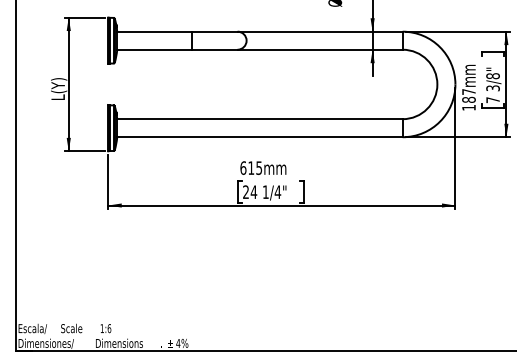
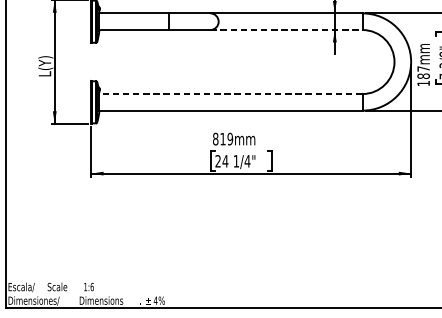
line: (320, 49) -> (286, 29), solid -> dashed
line: (259, 119) -> (230, 94), solid -> dashed
text: (251, 167) -> (223, 138), 615mm -> 819mm

